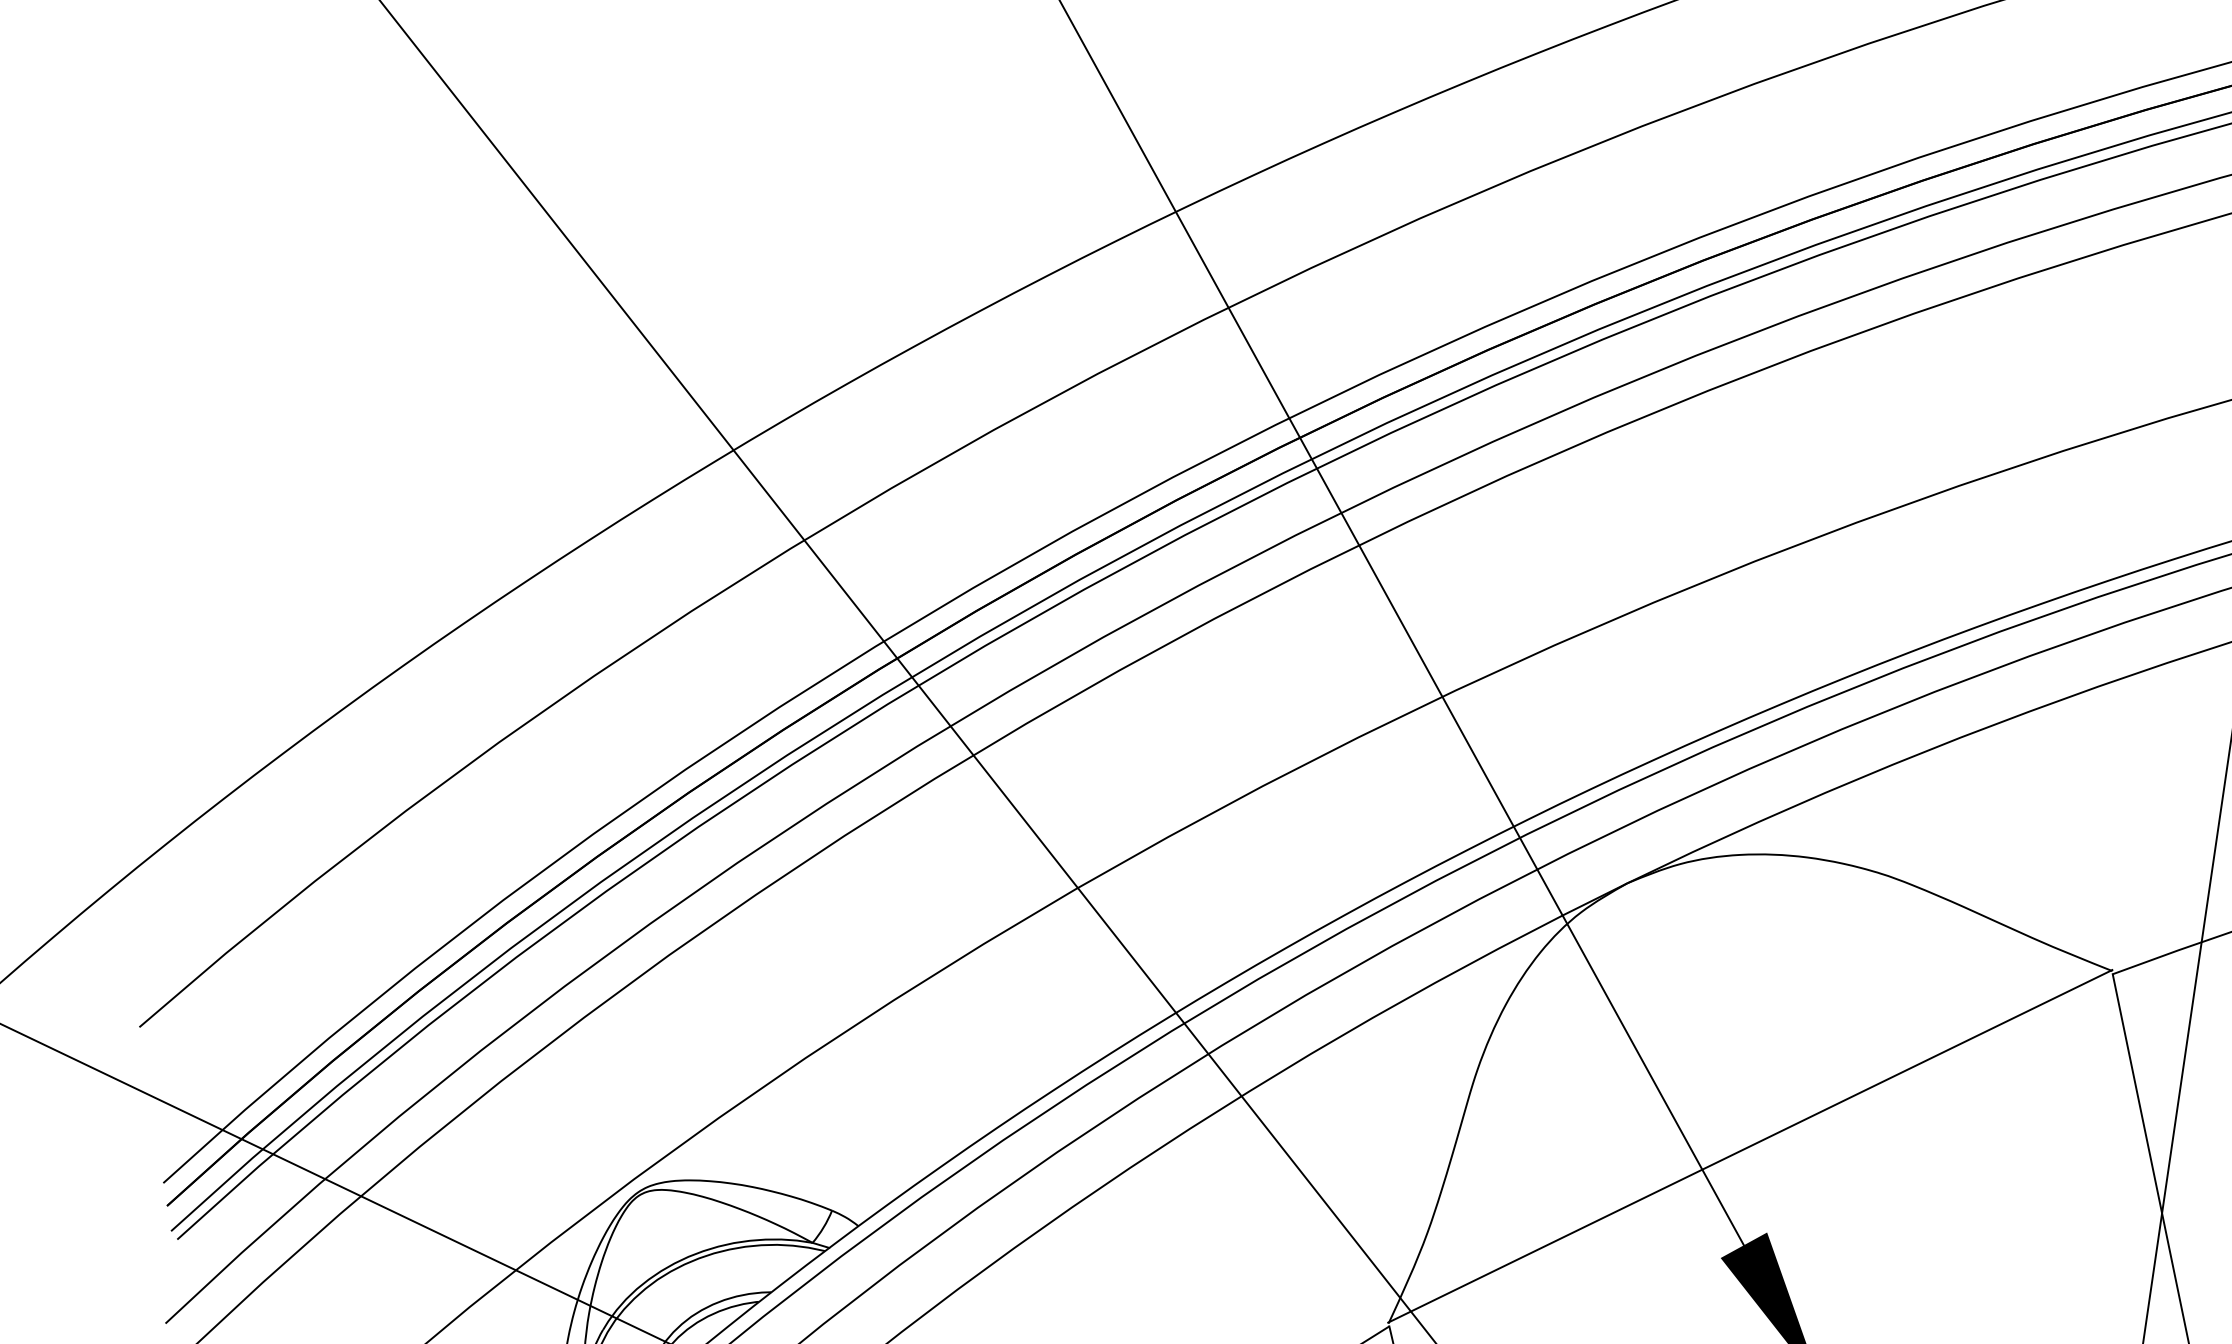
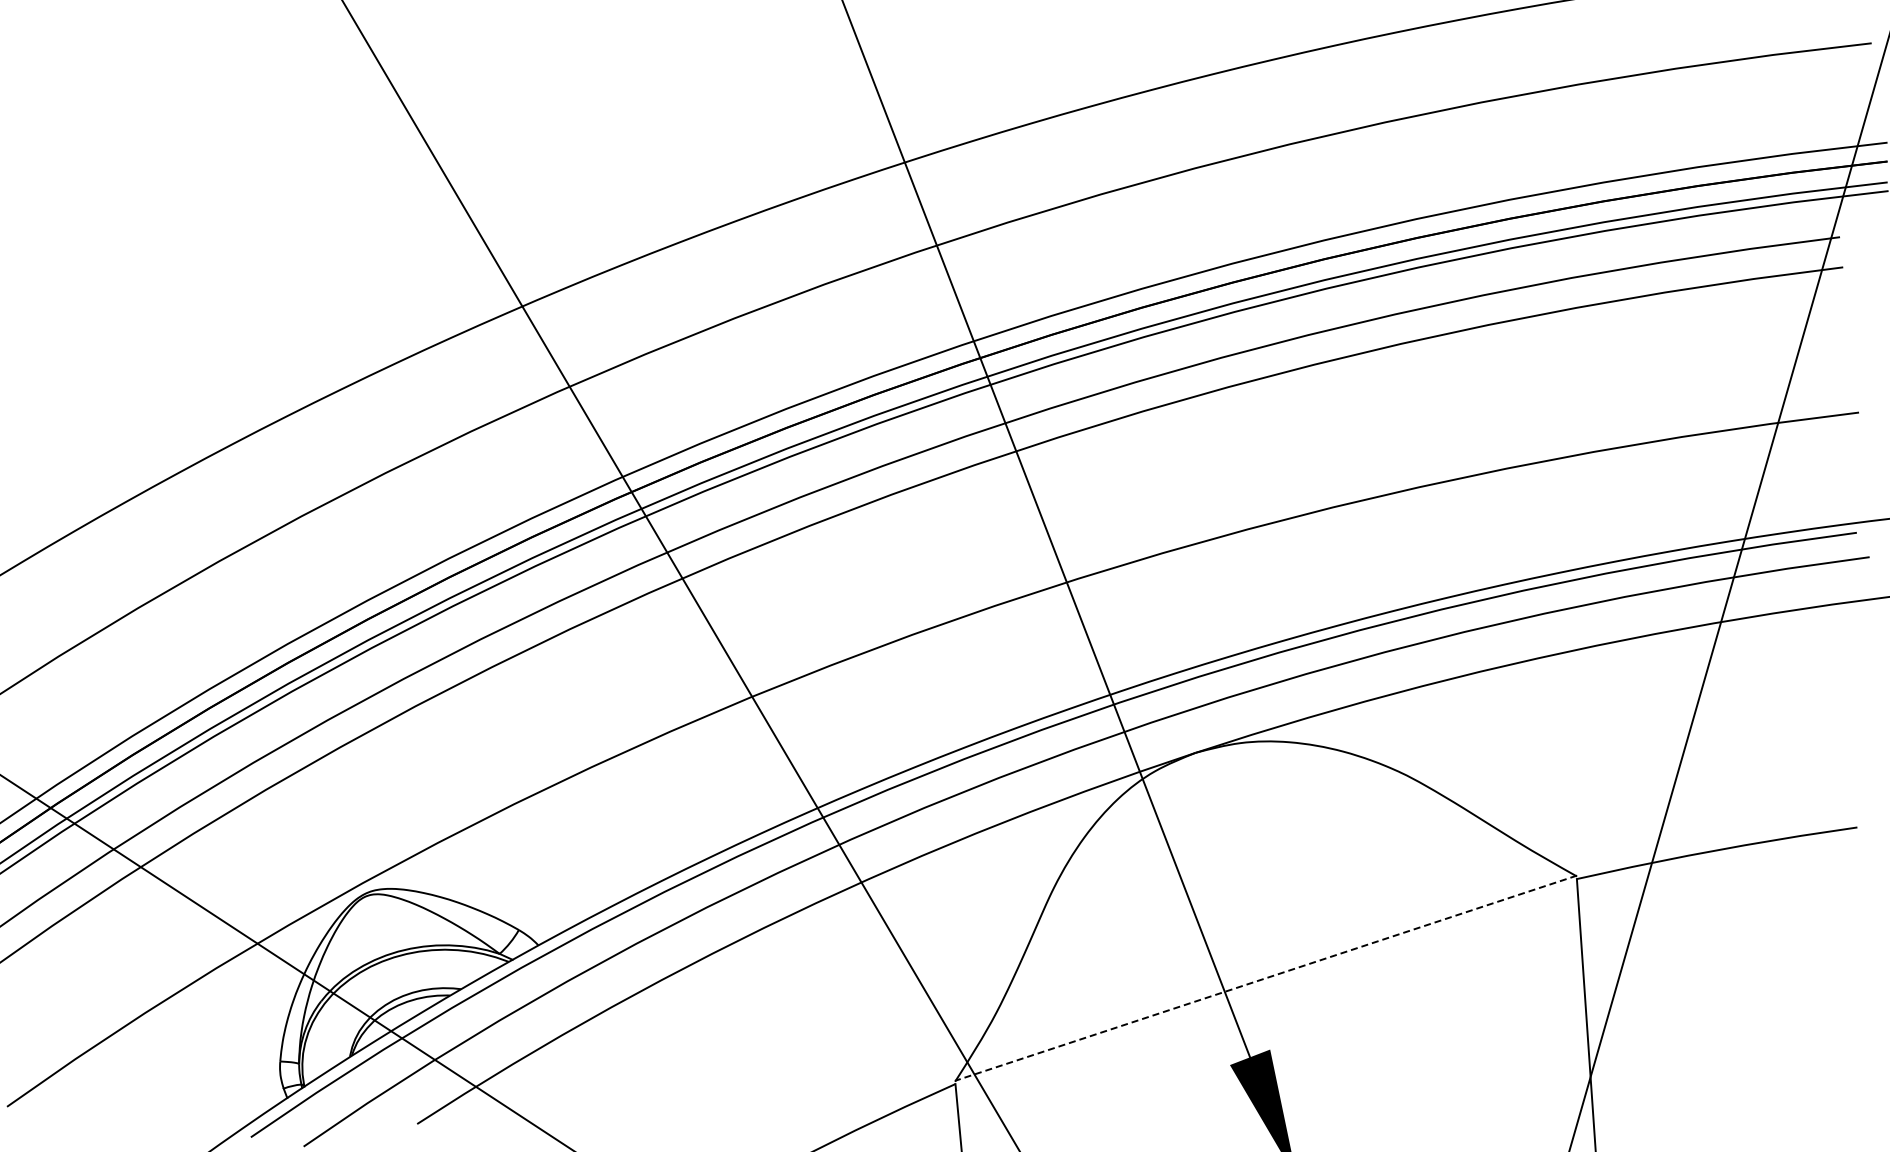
line: (1750, 1146) -> (1266, 978), solid -> dashed

